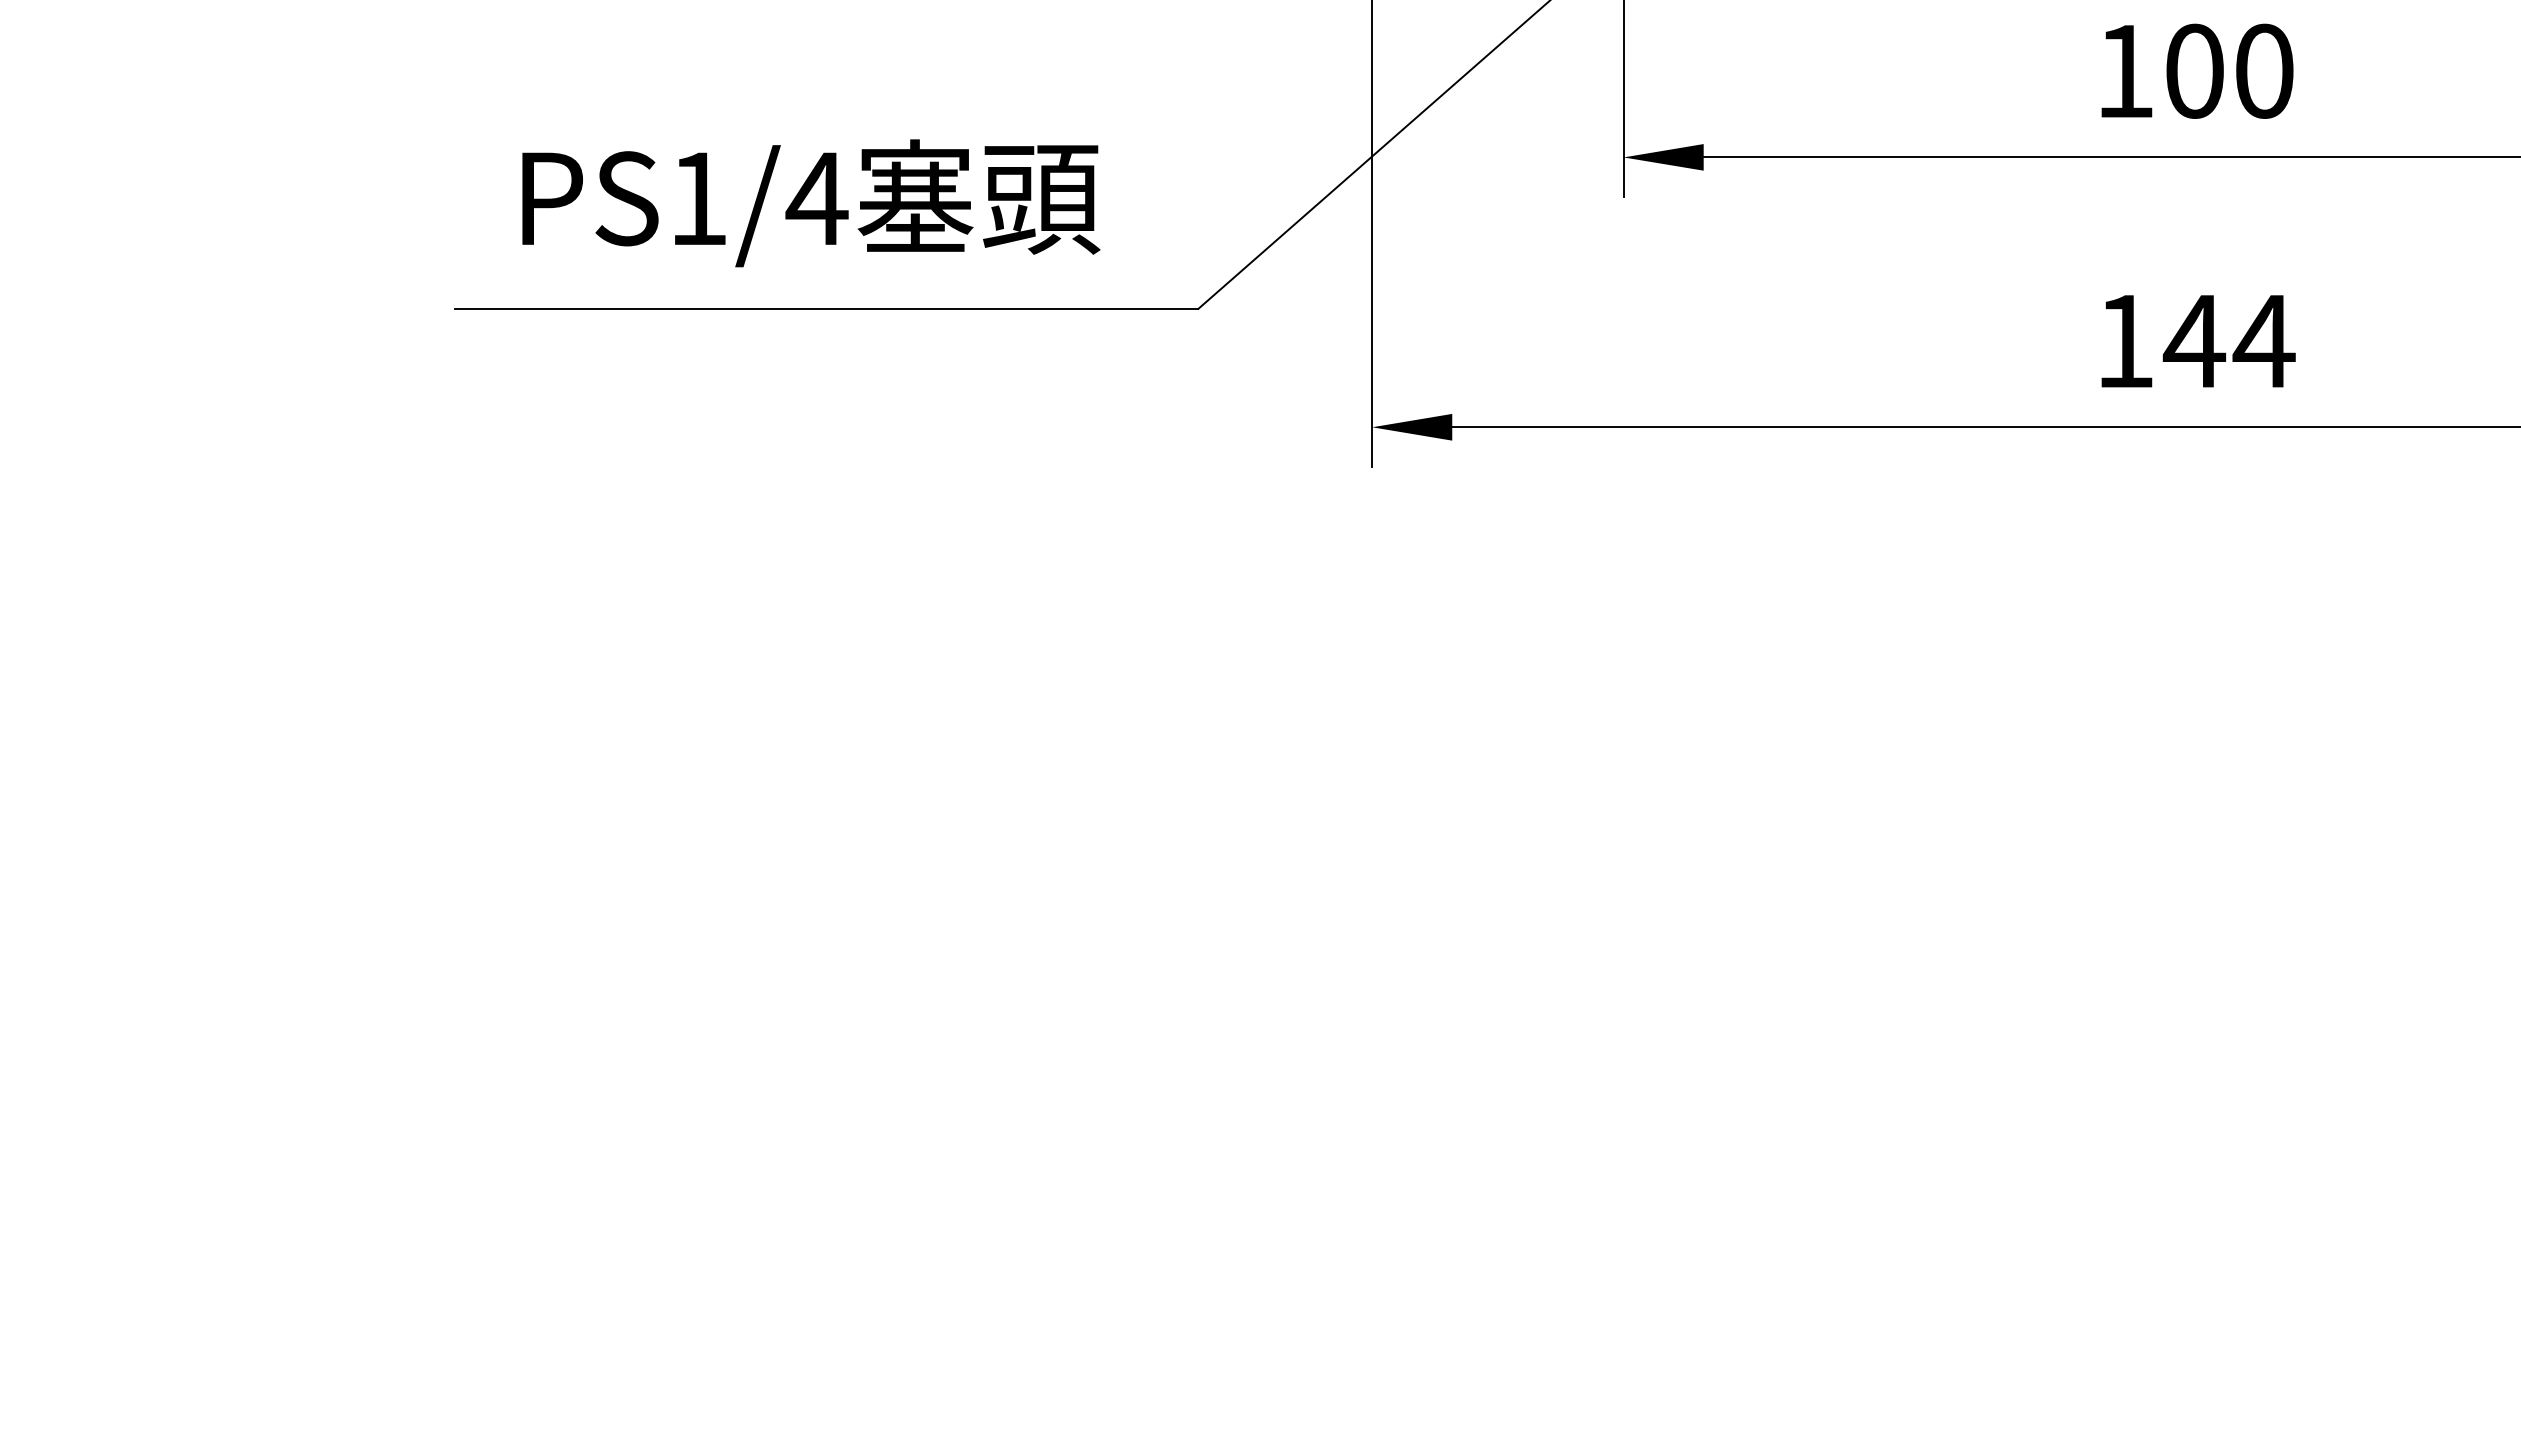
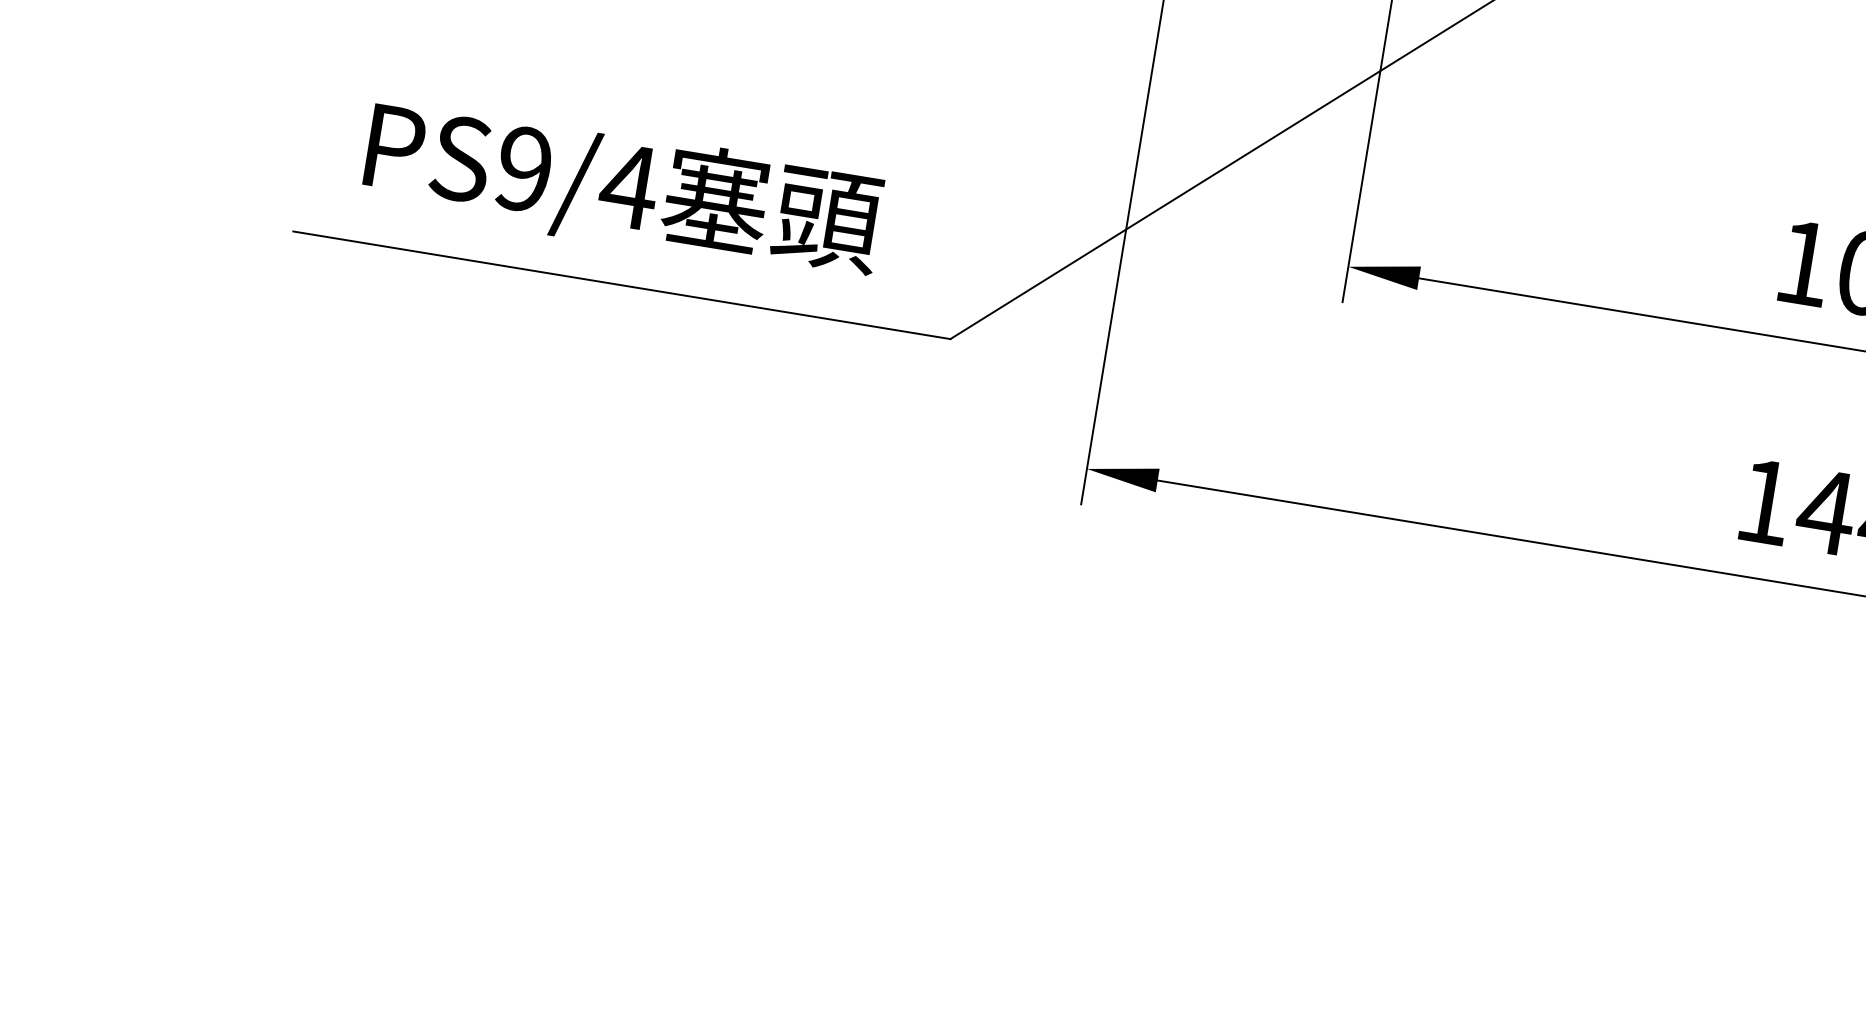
text: (697, 198) -> (523, 168), PS1/4 -> PS9/4

